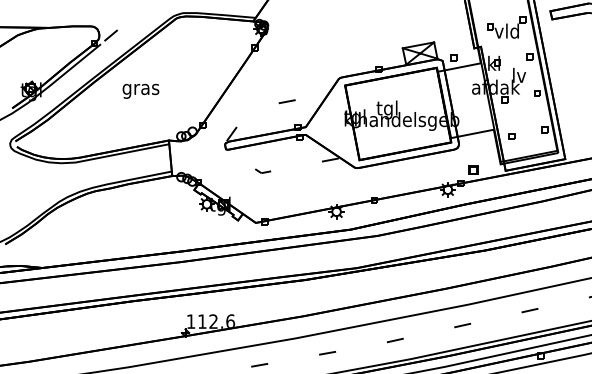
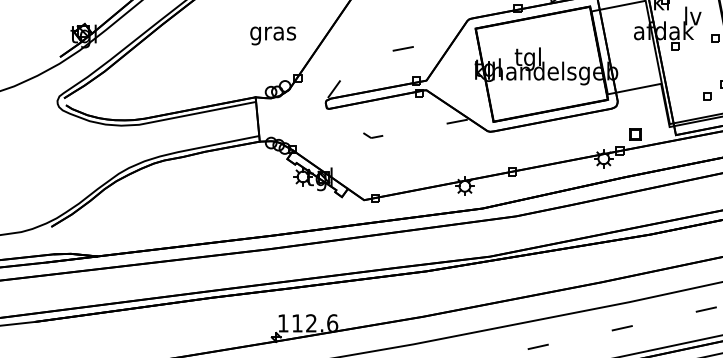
text: (140, 90) -> (272, 34), moved
part: (511, 136) -> (706, 96), moved

